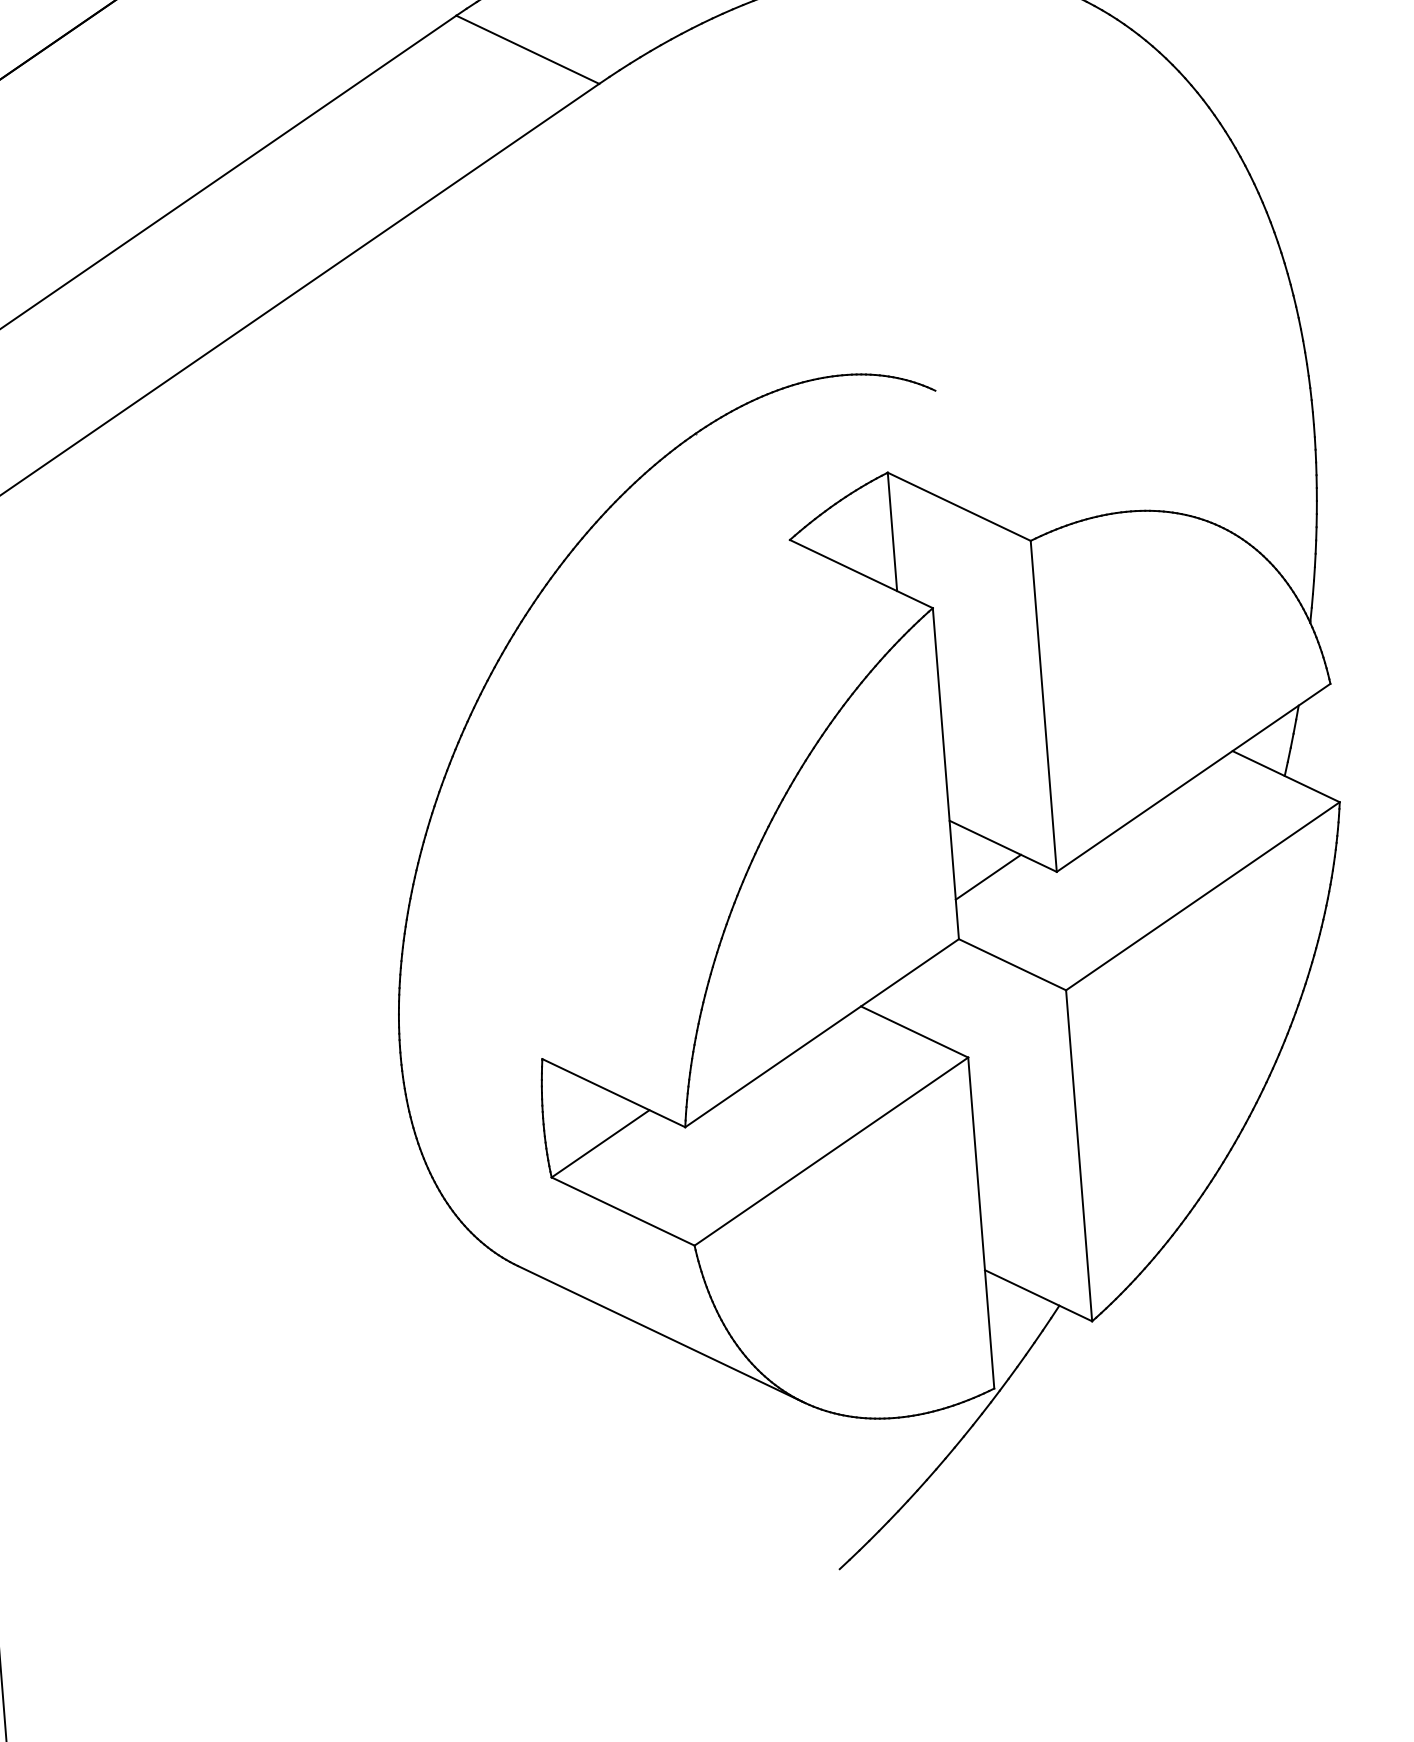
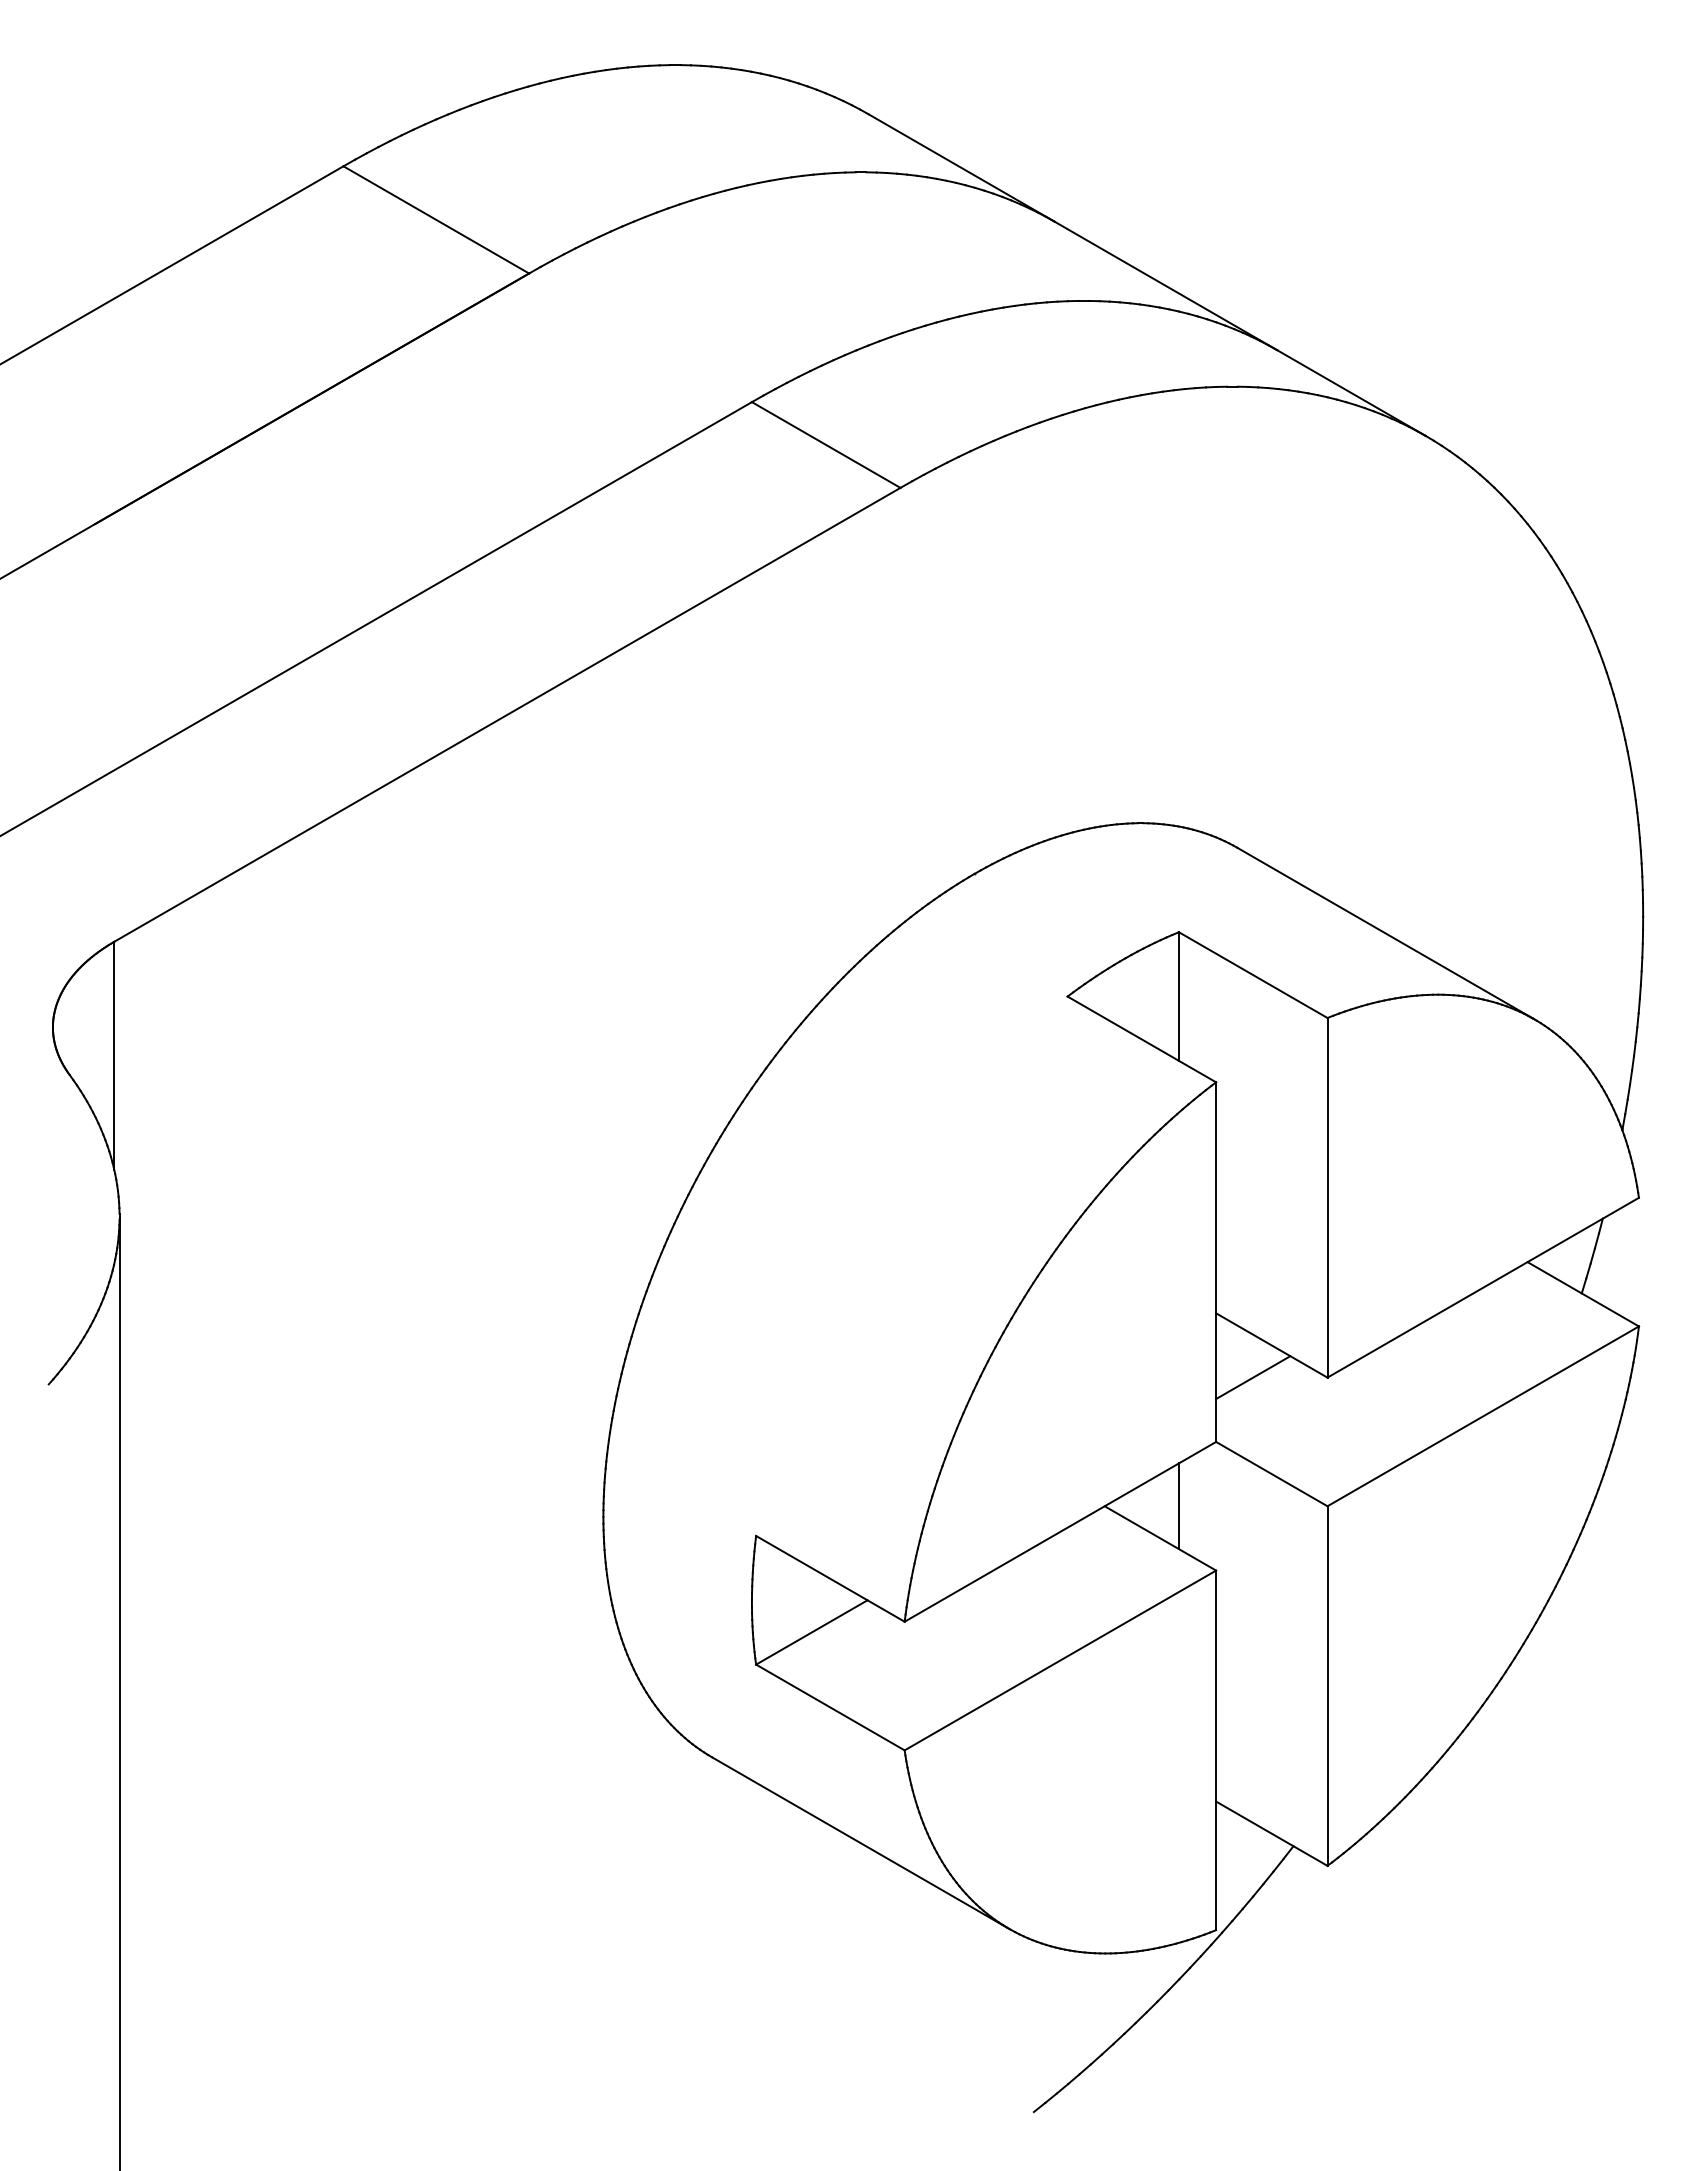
line: (1078, 458) -> (1385, 933), added
line: (928, 1001) -> (1178, 1506), added

